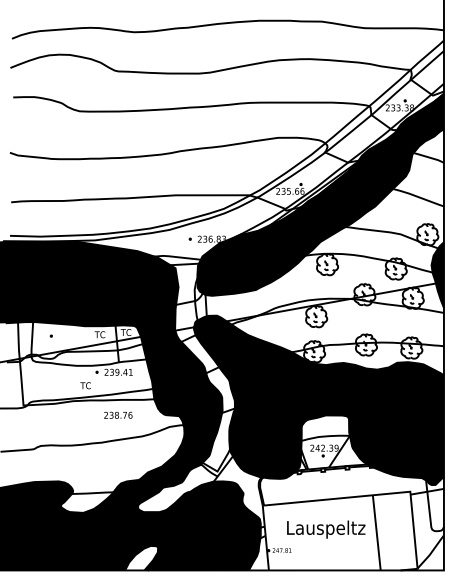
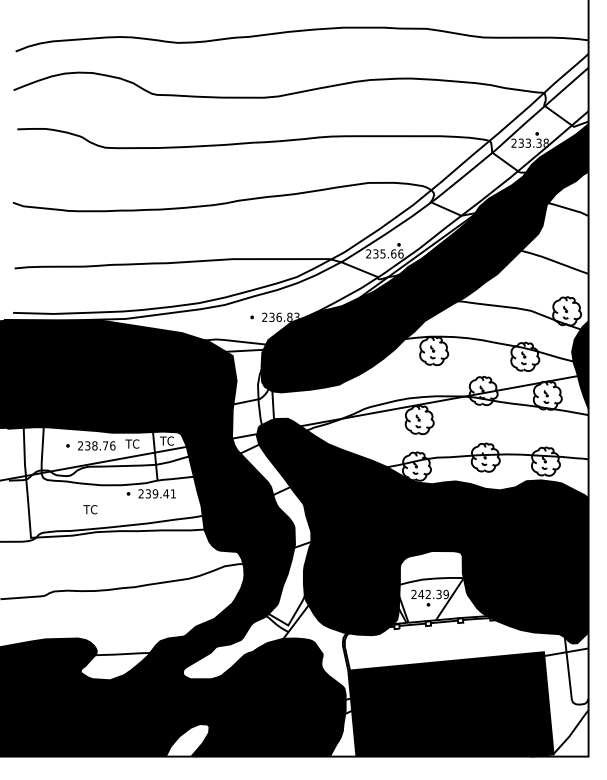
text: (85, 385) -> (90, 509), moved
text: (118, 415) -> (96, 445), moved
fill: (339, 531) -> (450, 704), added

